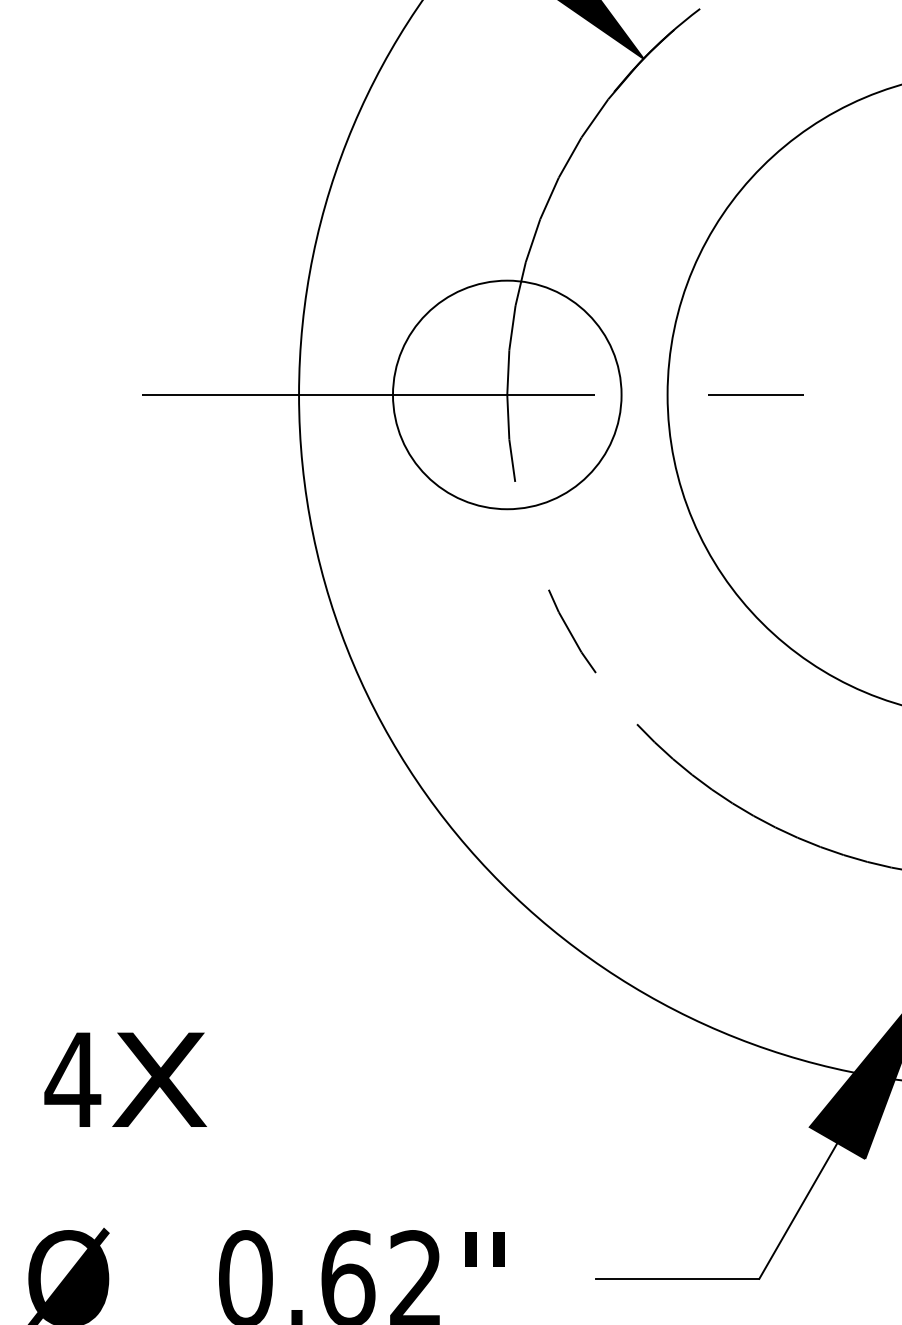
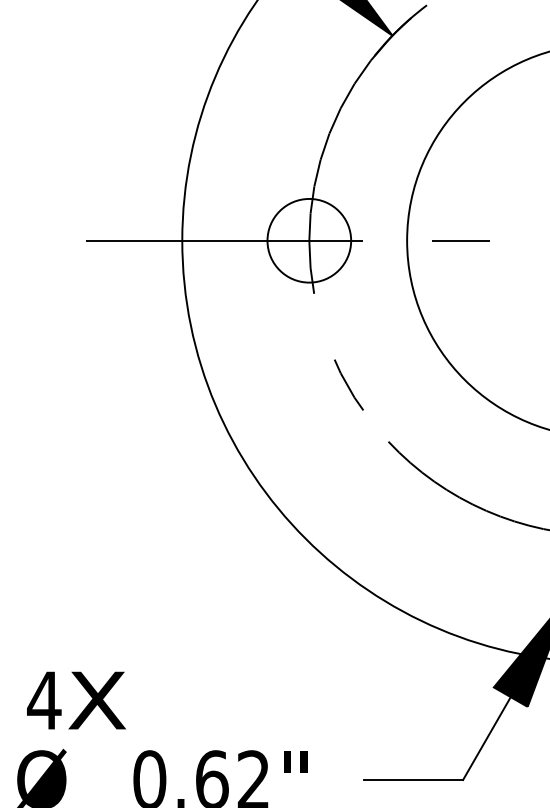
circle: (507, 394) -> (309, 240), size x0.6
text: (125, 1079) -> (76, 700), moved

